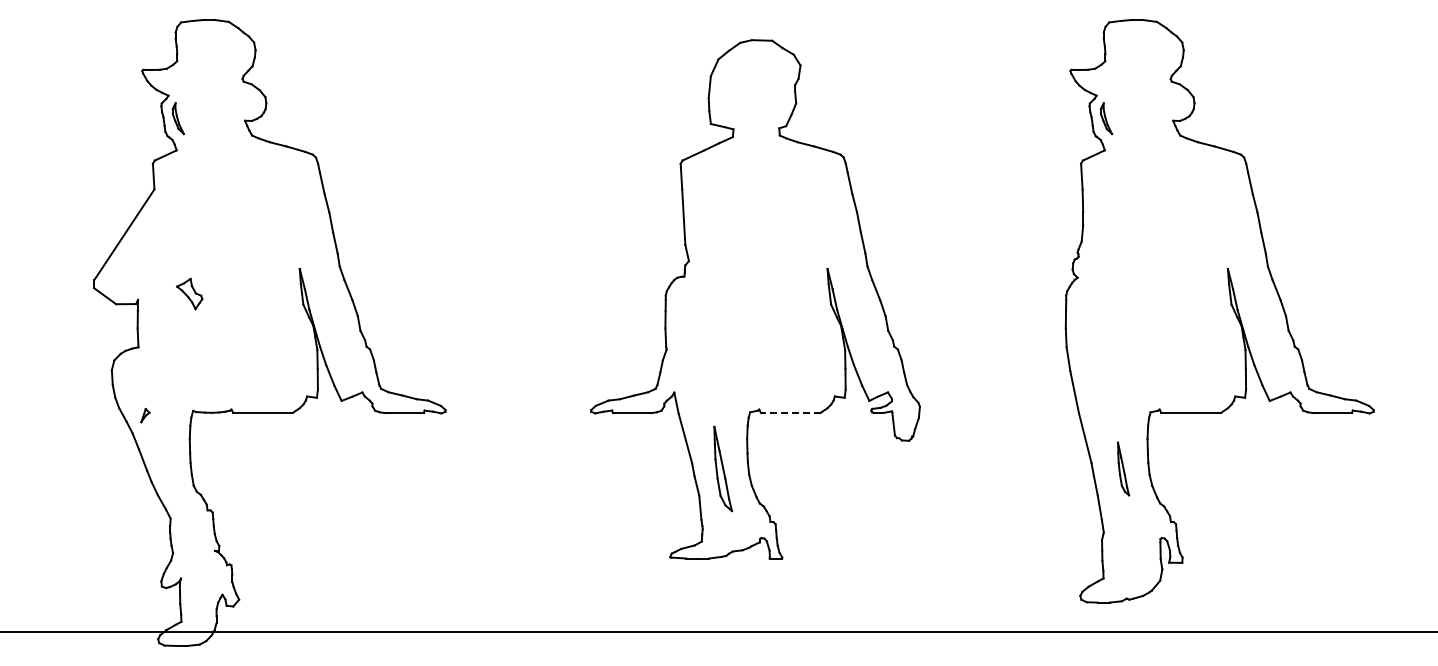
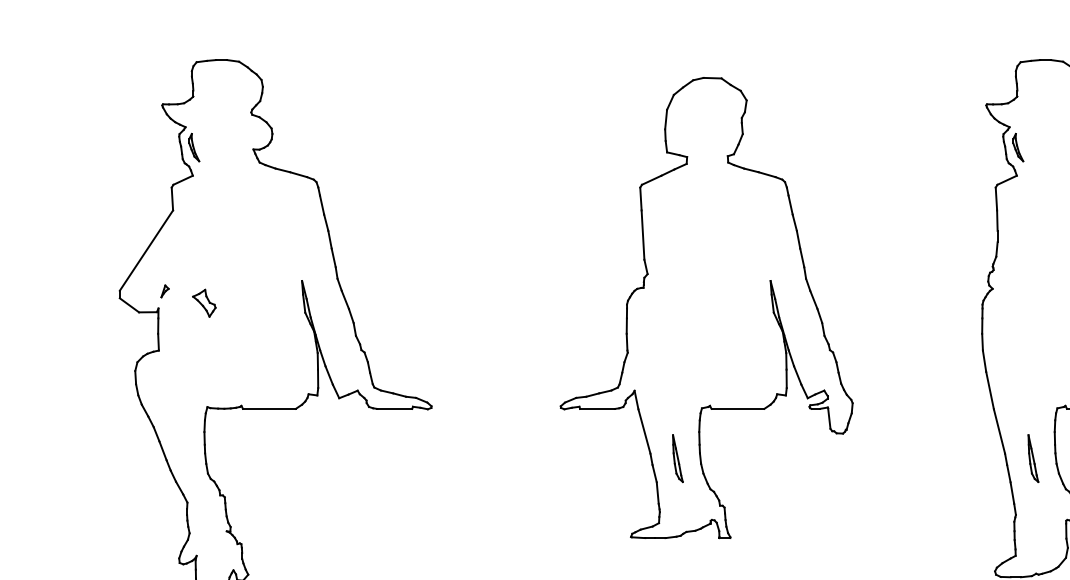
line: (790, 412) -> (737, 408), dashed -> solid
part: (145, 415) -> (165, 291), moved
part: (722, 468) -> (677, 458), size x0.62

